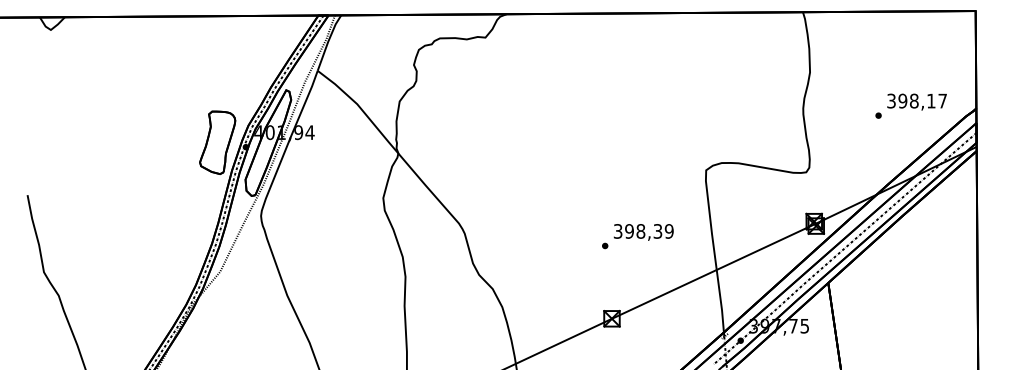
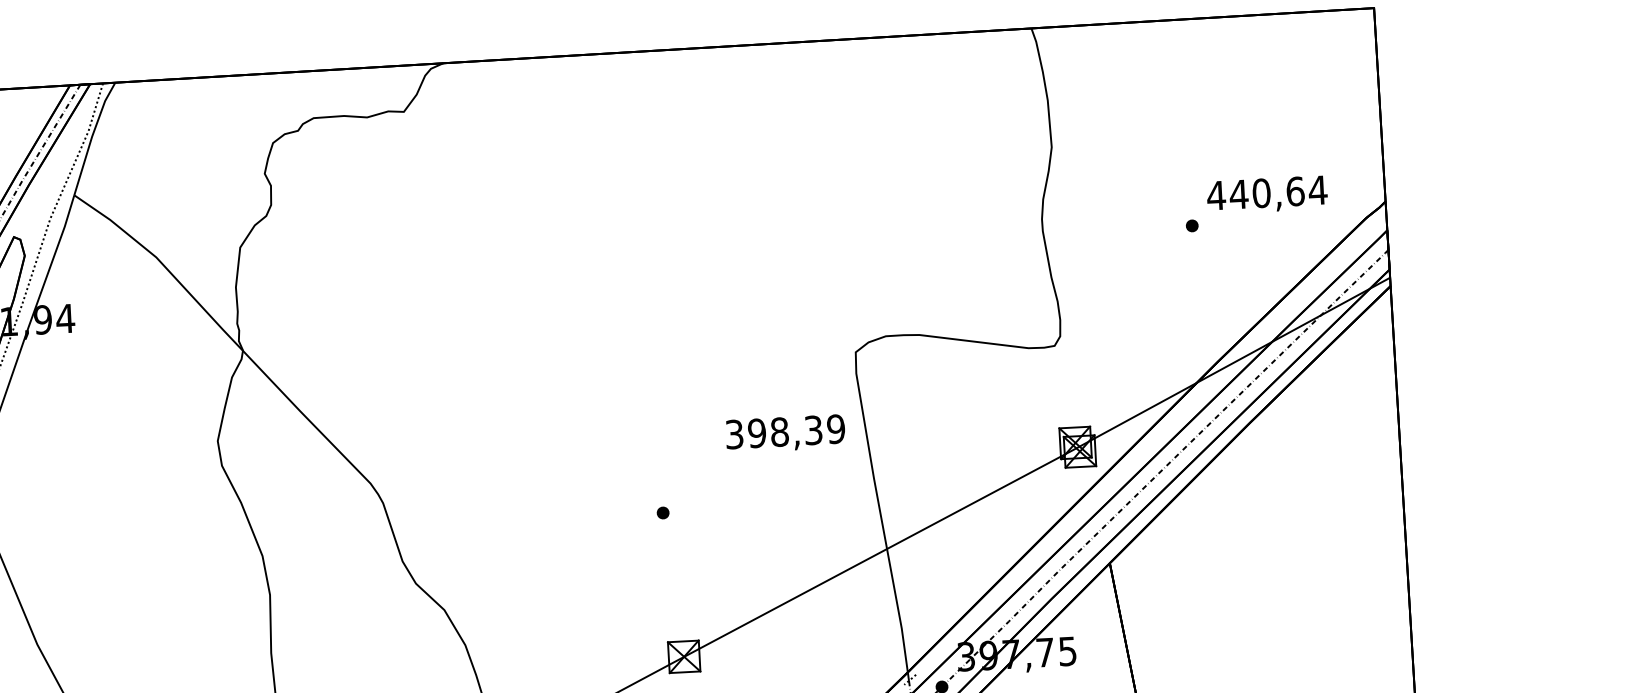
text: (916, 100) -> (1265, 191), 398,17 -> 440,64
text: (643, 232) -> (785, 433), moved

